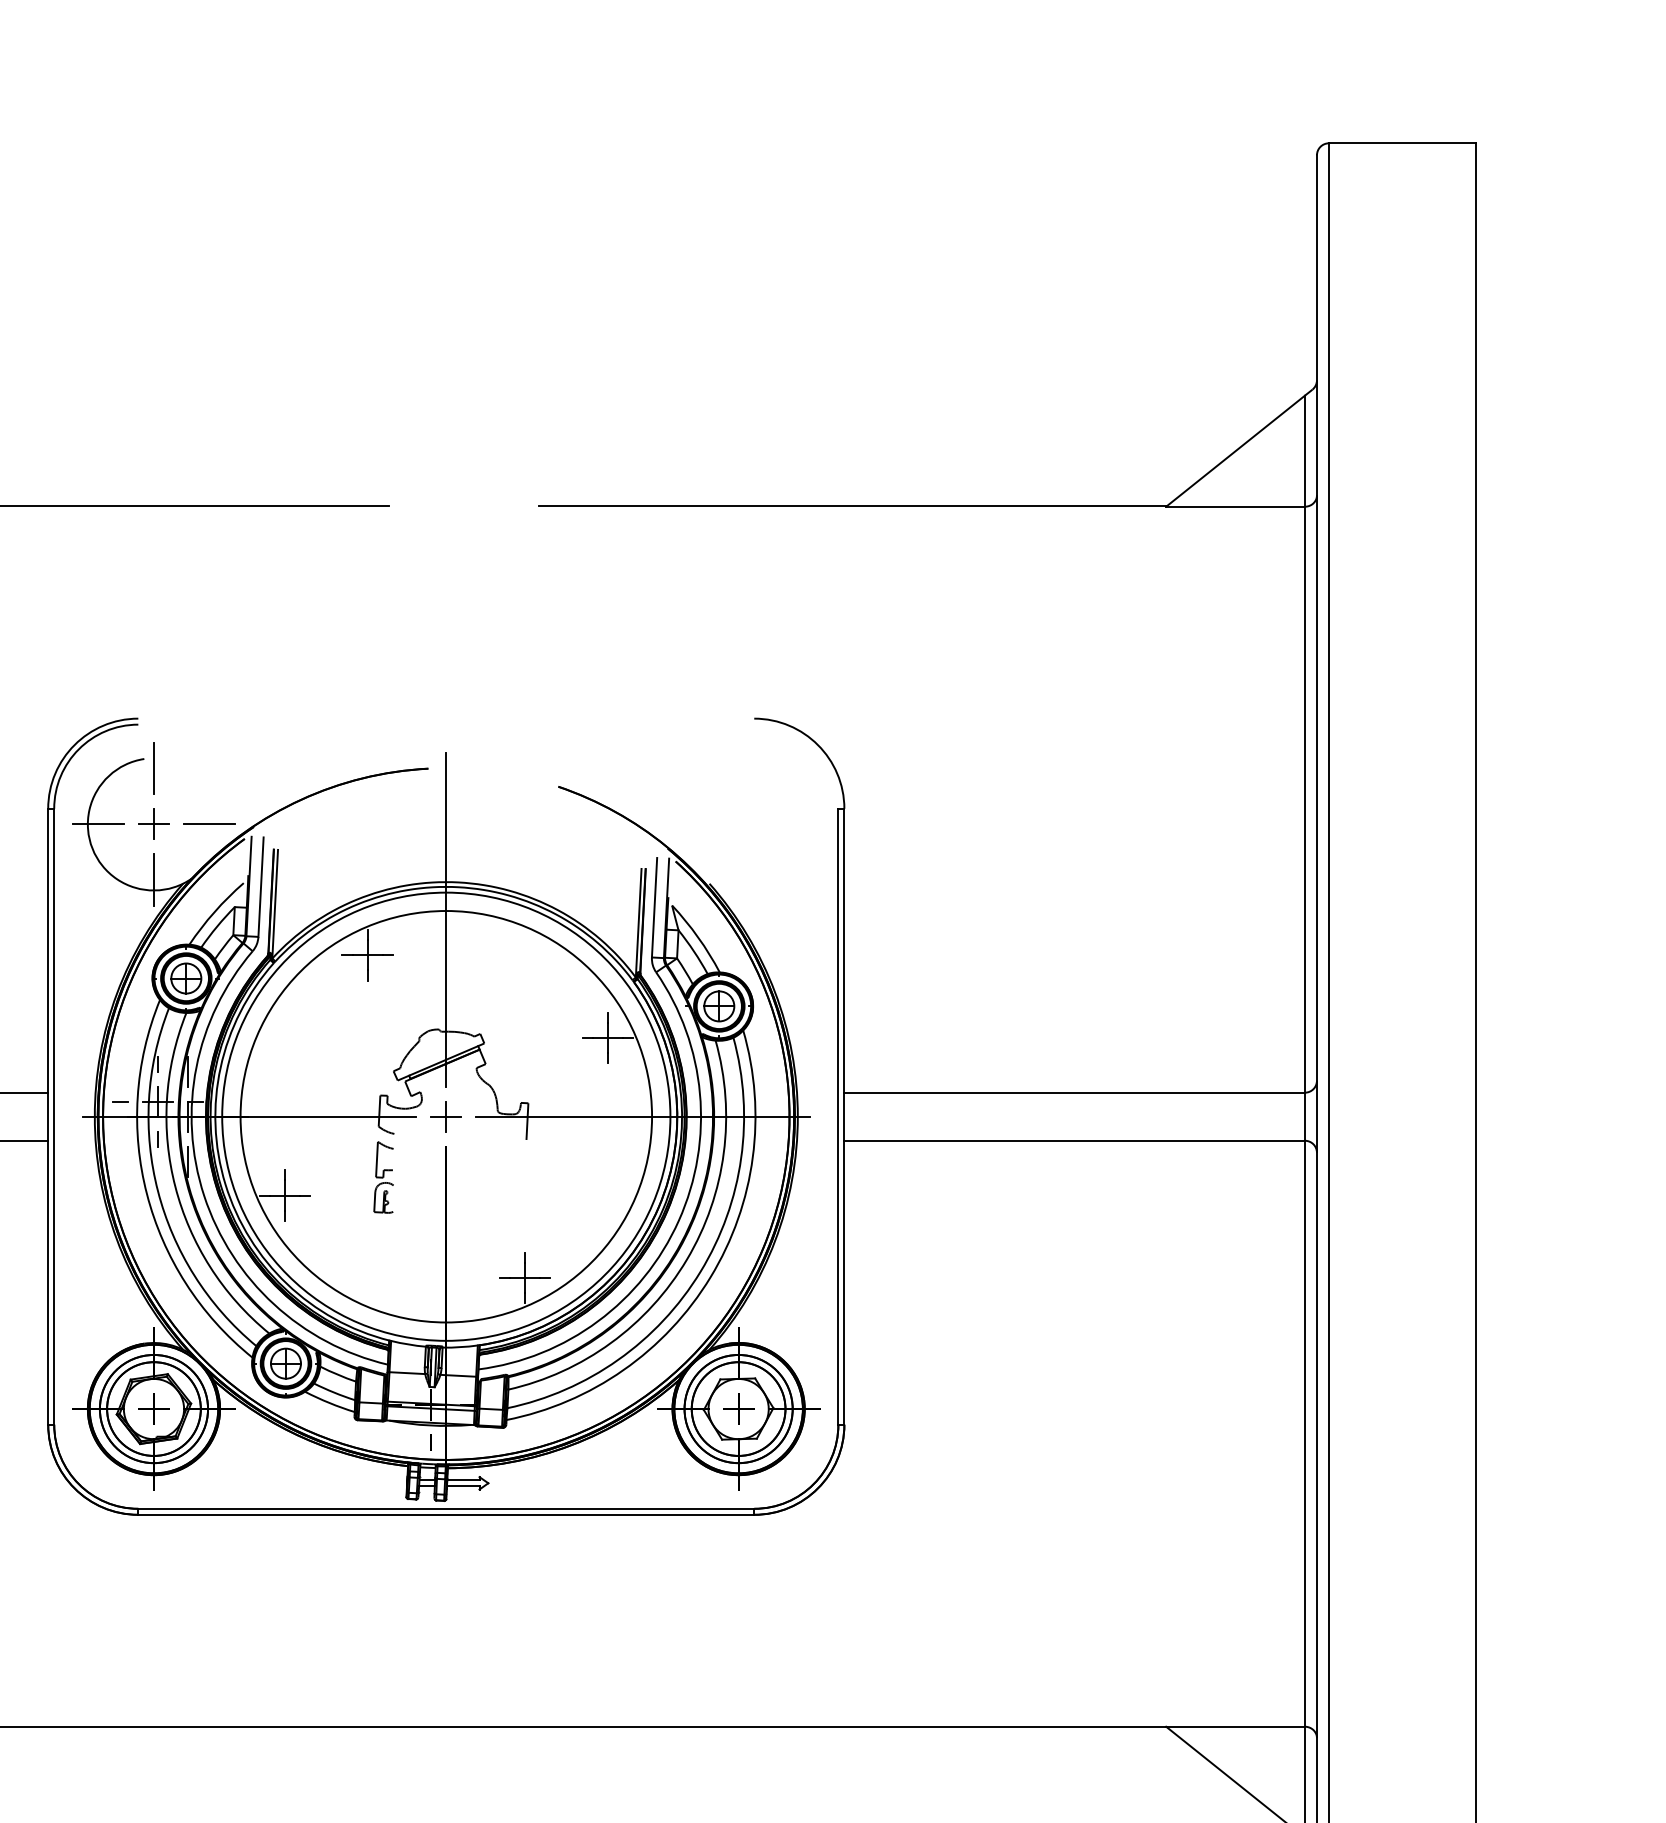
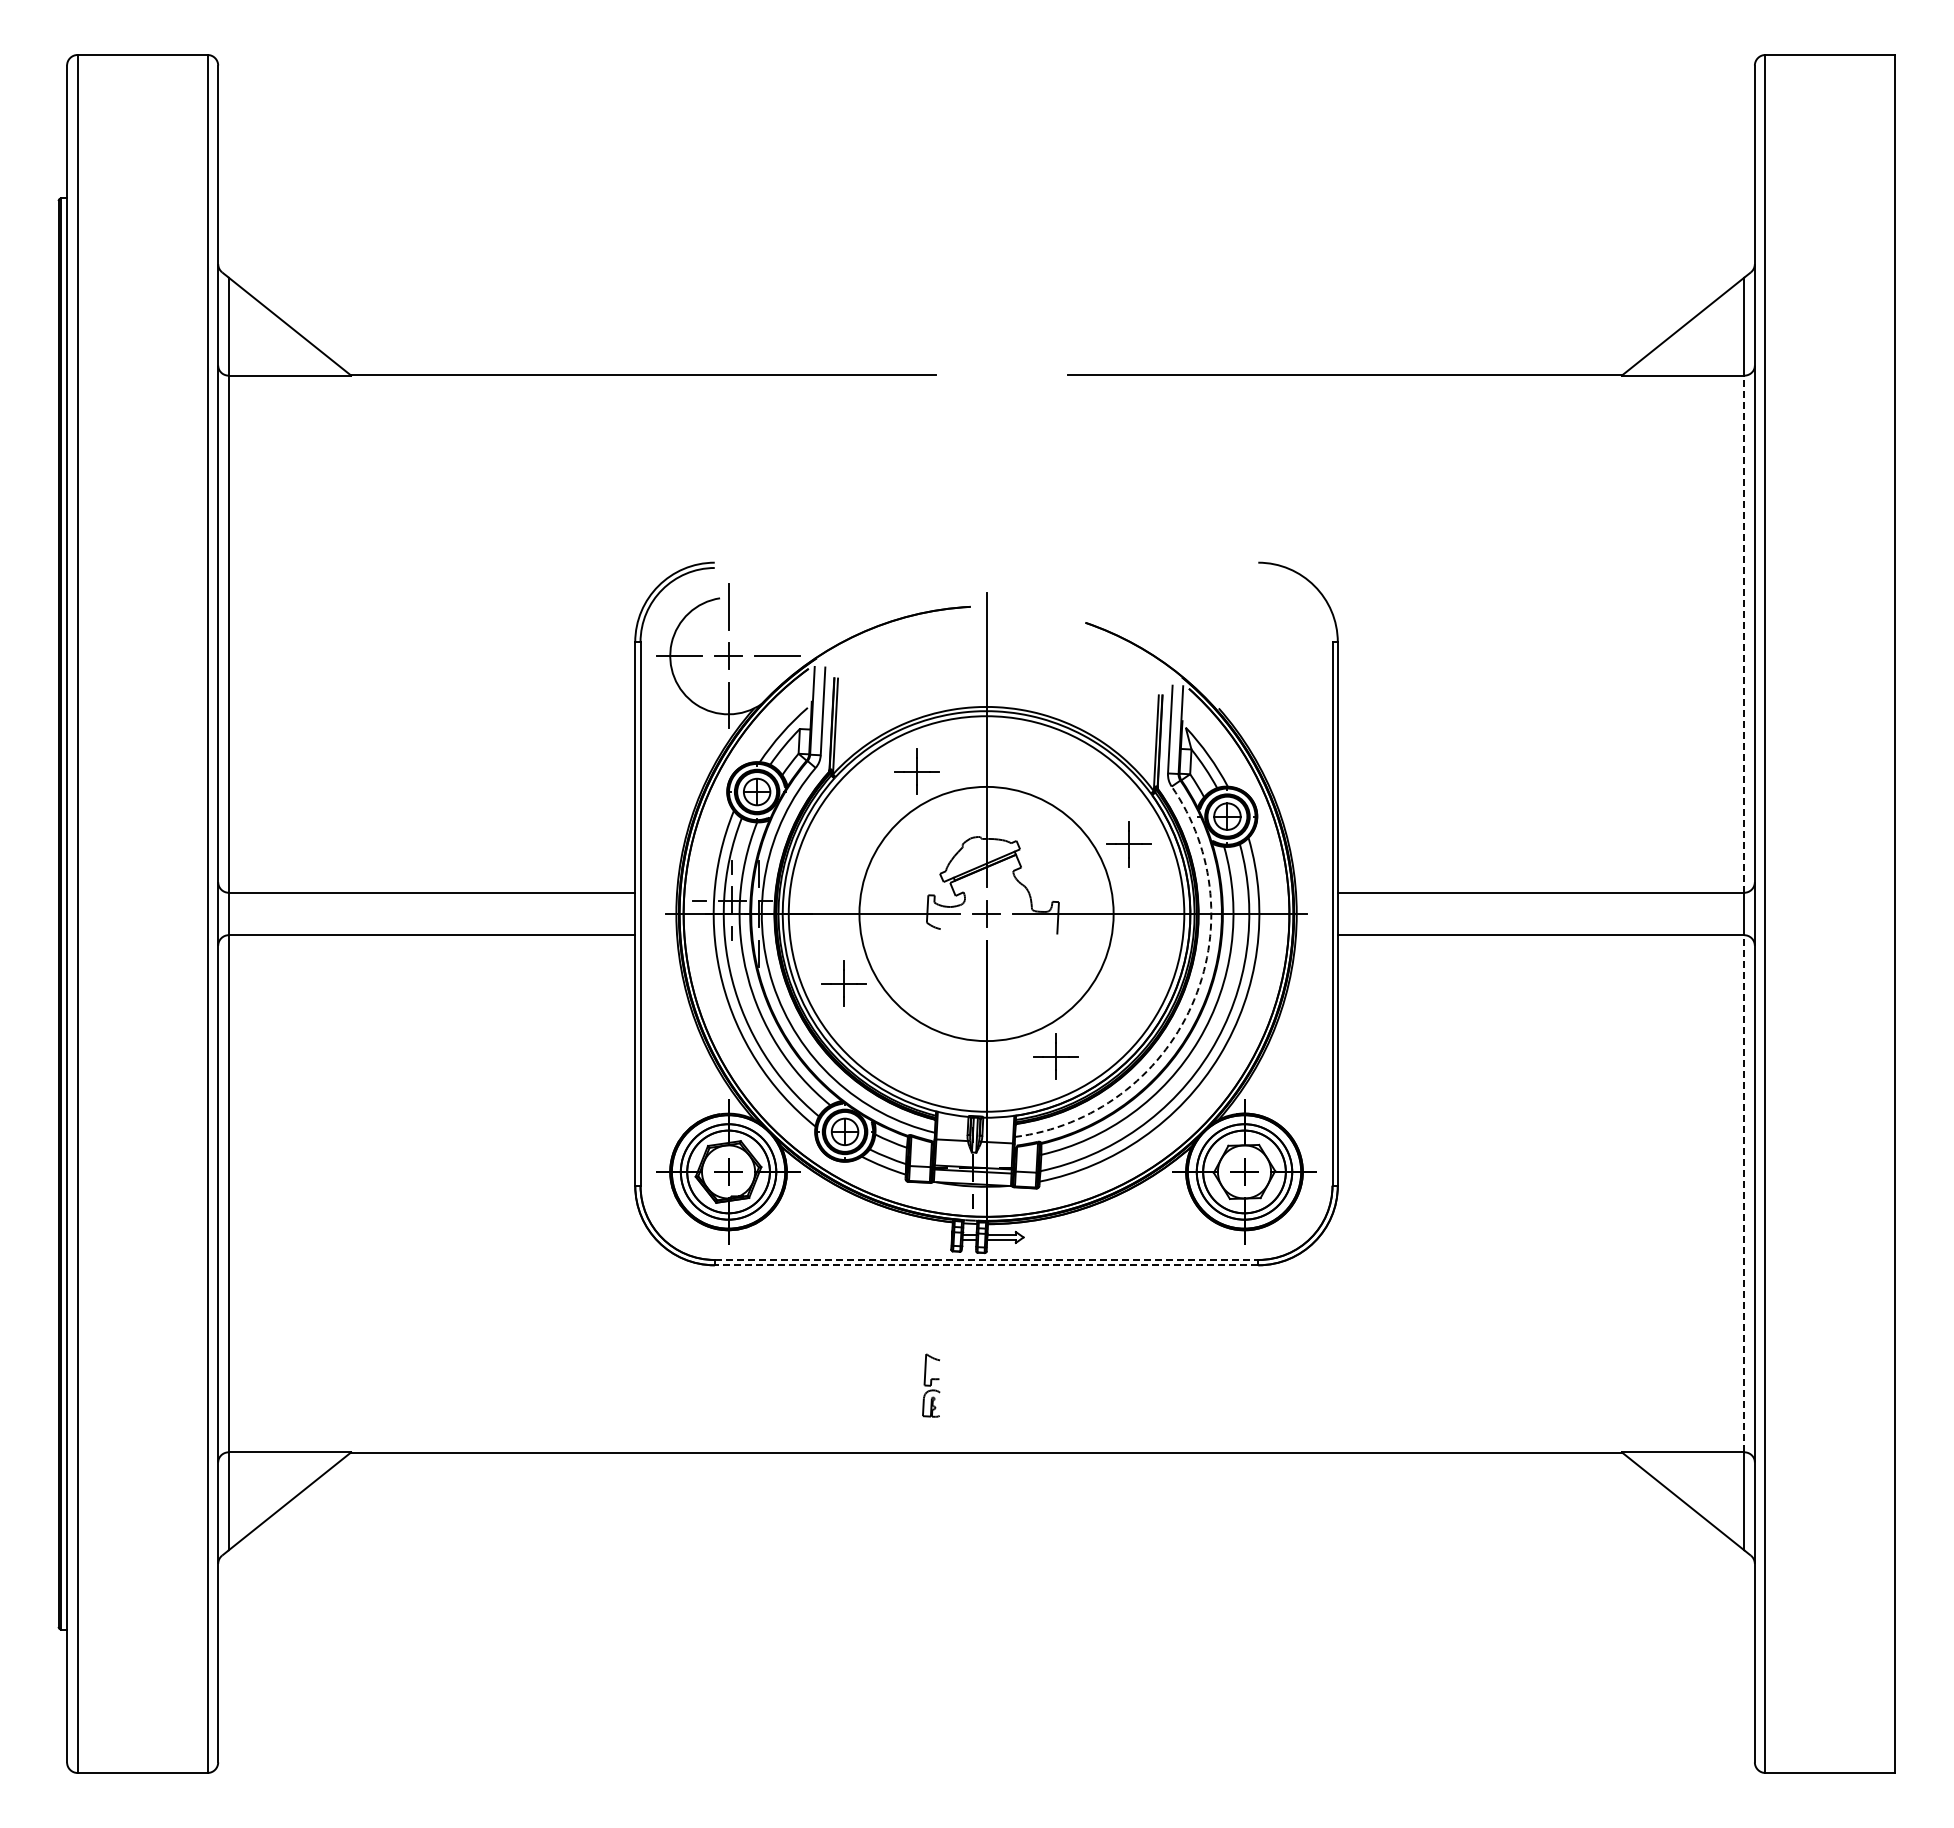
line: (1305, 800) -> (1744, 634), solid -> dashed
circle: (446, 1116) -> (986, 913), size x0.7
part: (383, 1177) -> (931, 1385), moved
arc: (678, 1220) -> (1191, 1005), solid -> dashed
line: (1305, 1433) -> (1744, 1193), solid -> dashed
line: (446, 1508) -> (986, 1259), solid -> dashed
line: (446, 1515) -> (986, 1265), solid -> dashed

